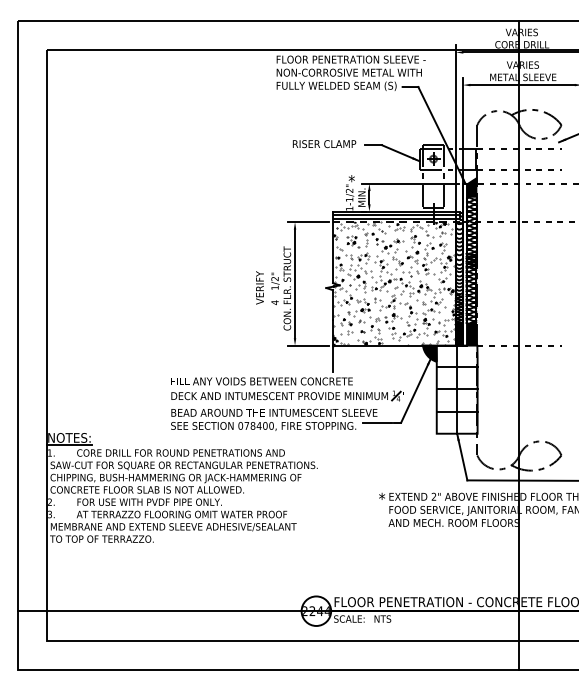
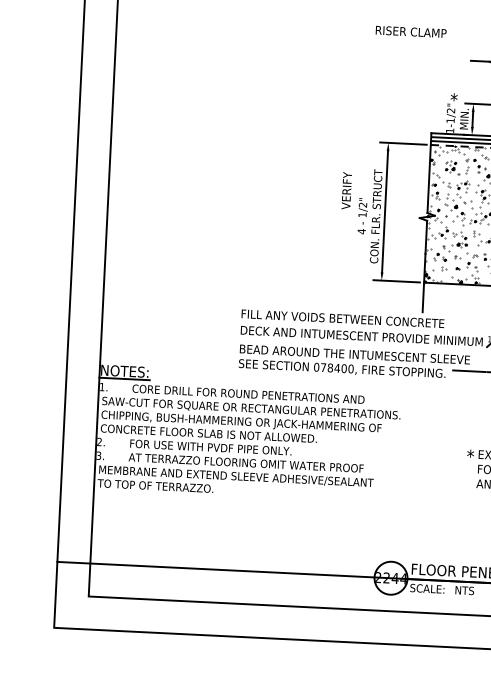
text: (324, 144) -> (411, 32), moved
text: (259, 287) -> (346, 190), moved

